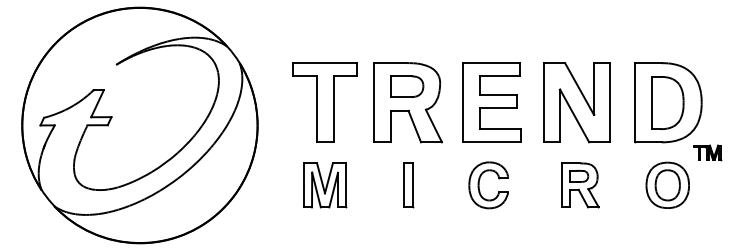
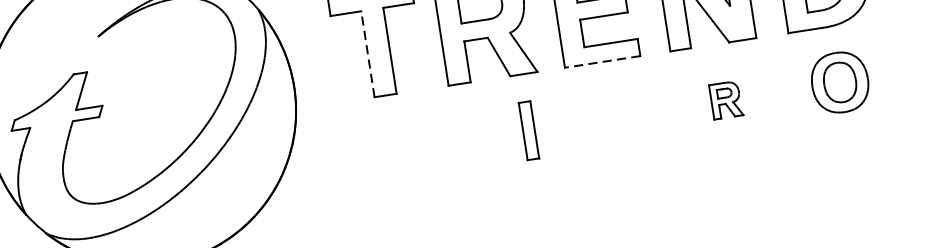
line: (316, 108) -> (367, 53), solid -> dashed
line: (491, 142) -> (602, 62), solid -> dashed
part: (707, 152) -> (885, 31), removed
part: (325, 185) -> (394, 151), removed
part: (408, 185) -> (528, 130), moved
part: (479, 185) -> (595, 120), removed
part: (580, 185) -> (726, 100), size x0.6

